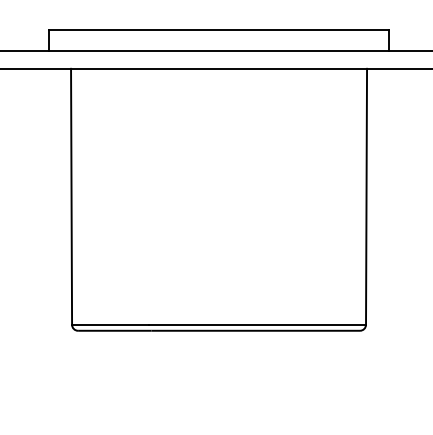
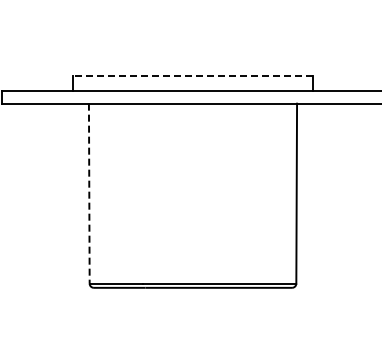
line: (218, 30) -> (192, 76), solid -> dashed
line: (71, 196) -> (89, 193), solid -> dashed

